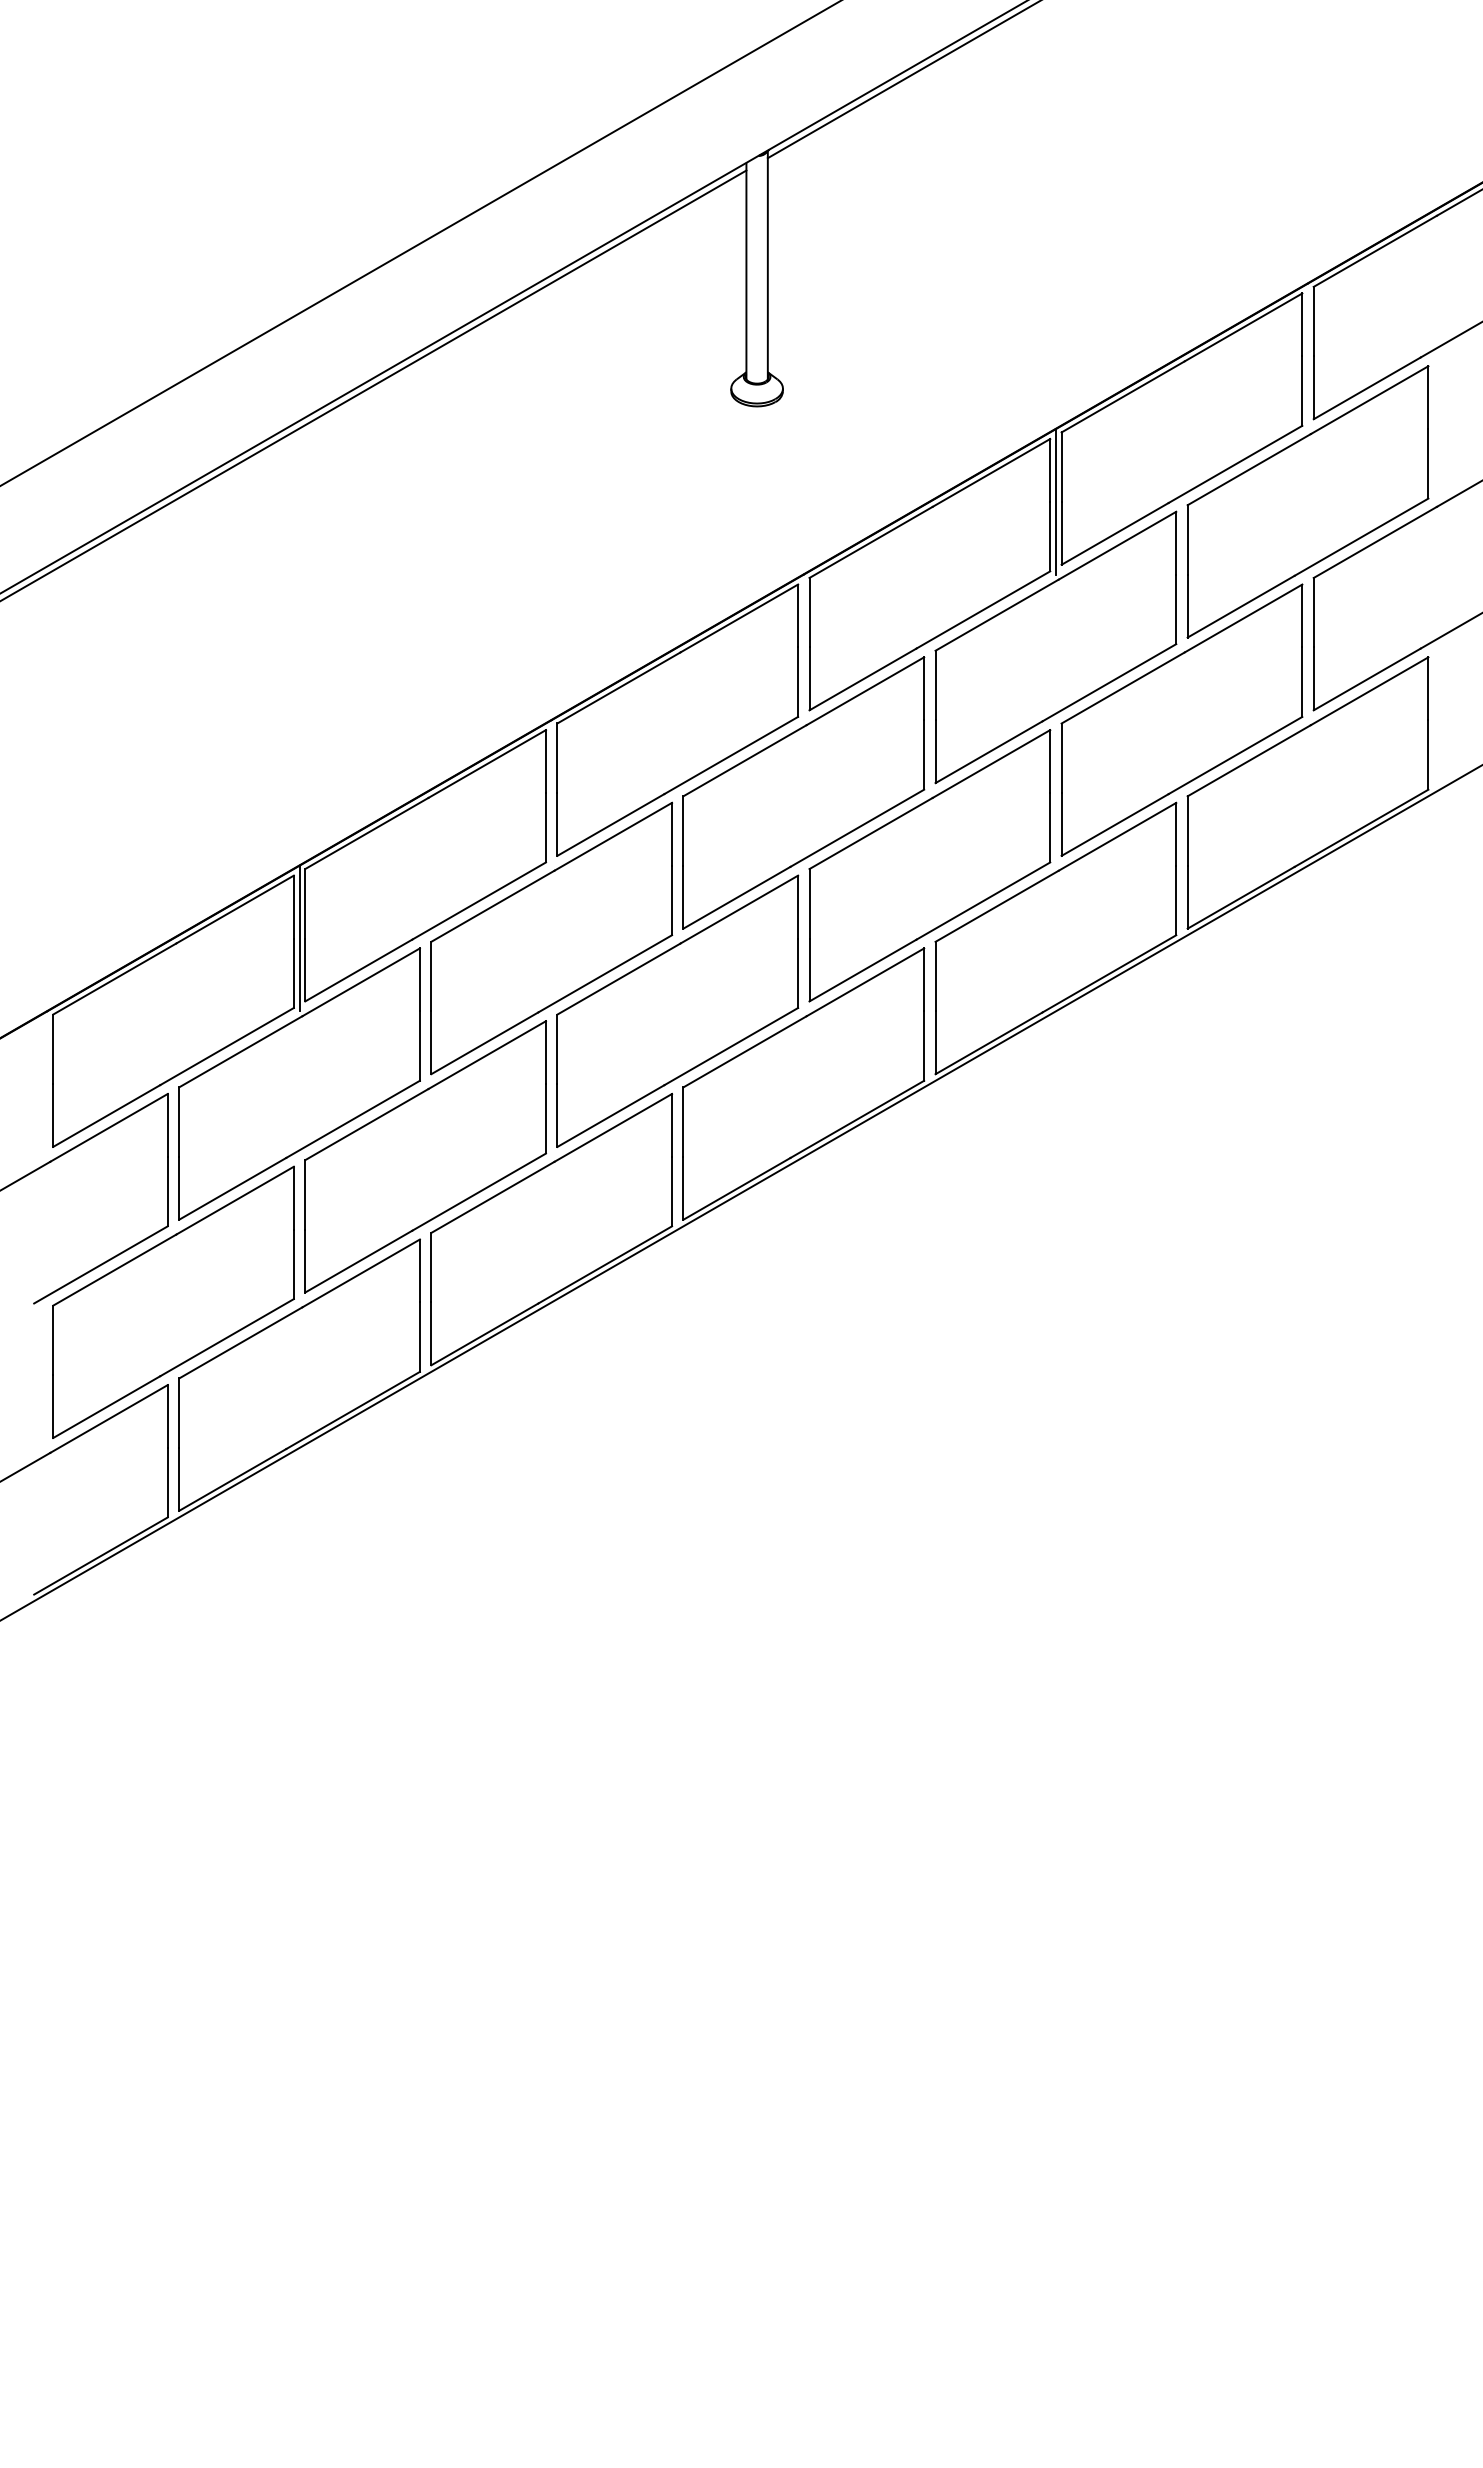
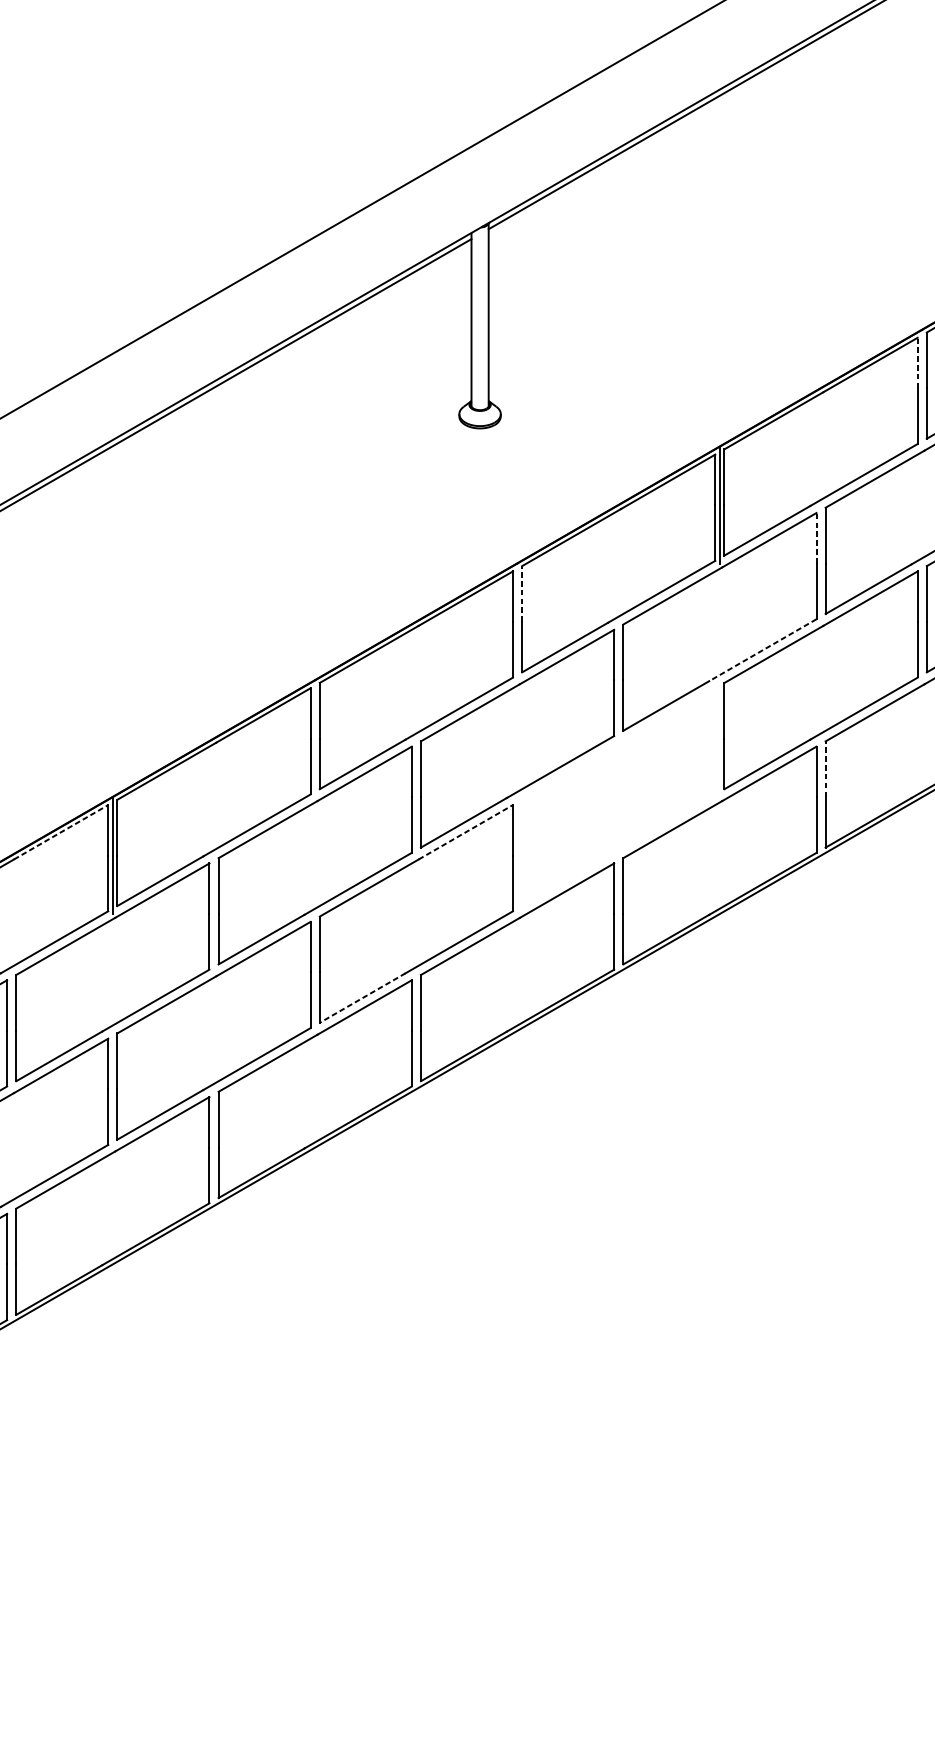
line: (1302, 324) -> (917, 362), solid -> dashed
line: (1176, 542) -> (816, 537), solid -> dashed
line: (809, 612) -> (522, 593), solid -> dashed
line: (1109, 682) -> (762, 650), solid -> dashed
line: (1187, 831) -> (825, 769), solid -> dashed
part: (929, 865) -> (618, 796), removed
line: (235, 909) -> (61, 832), solid -> dashed
line: (739, 909) -> (465, 832), solid -> dashed
line: (610, 1116) -> (362, 998), solid -> dashed

